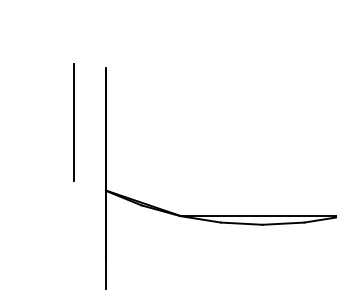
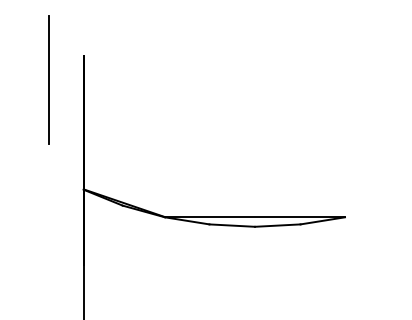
line: (73, 122) -> (48, 79), moved

